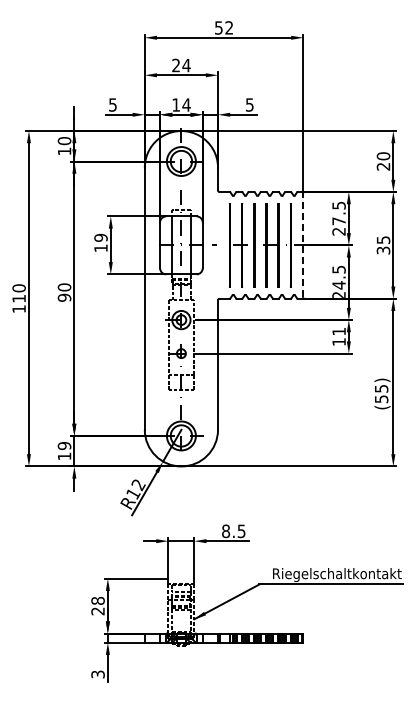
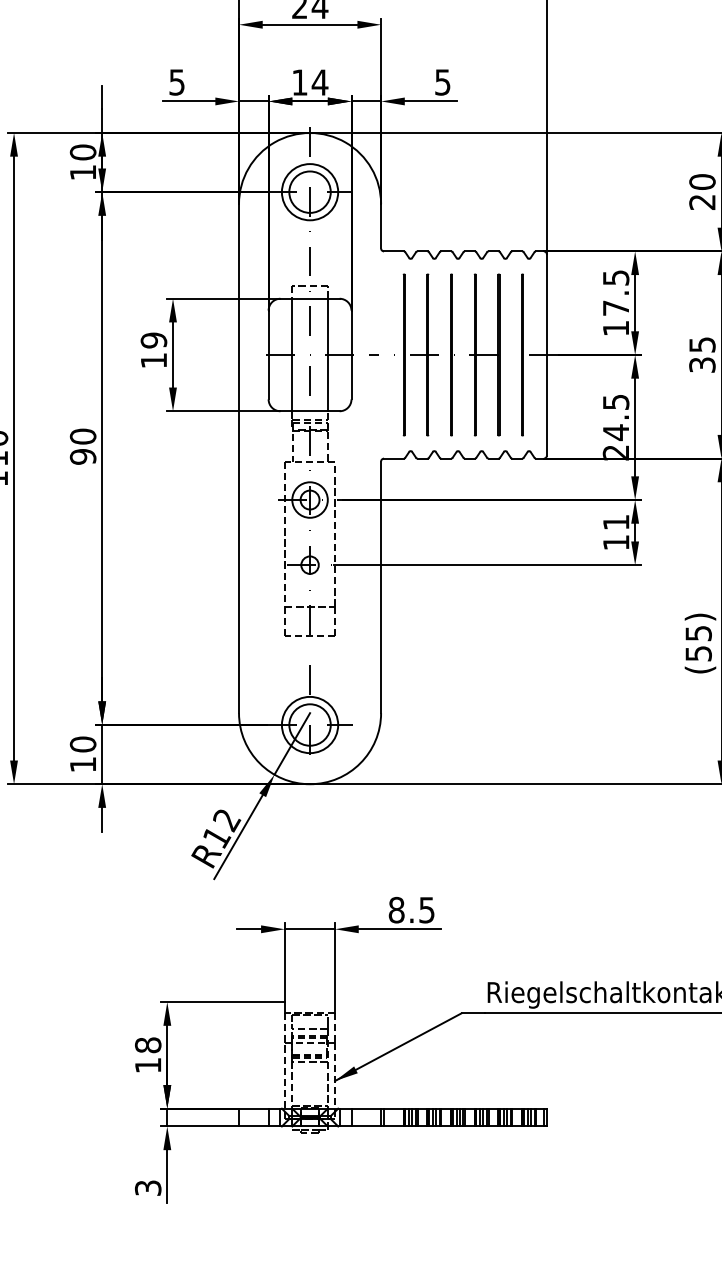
text: (338, 231) -> (615, 328), 27.5 -> 17.5
line: (303, 245) -> (547, 355), dashed -> solid
text: (64, 446) -> (83, 745), 19 -> 10
text: (97, 611) -> (147, 1065), 28 -> 18

